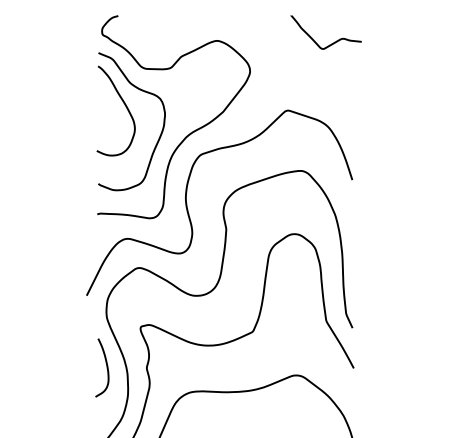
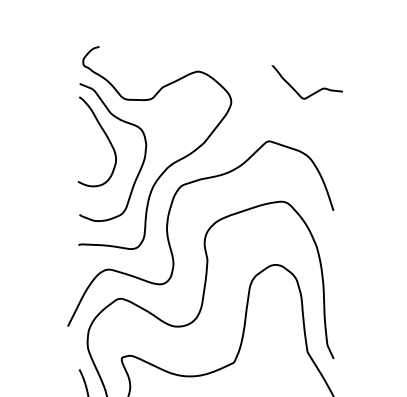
curve: (331, 43) -> (312, 93), moved

